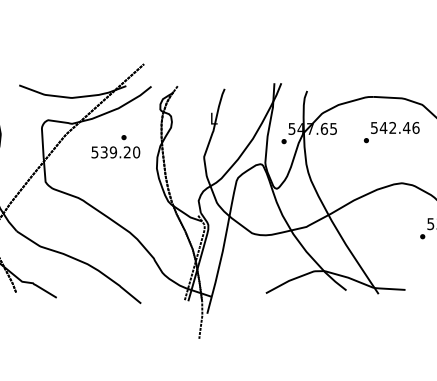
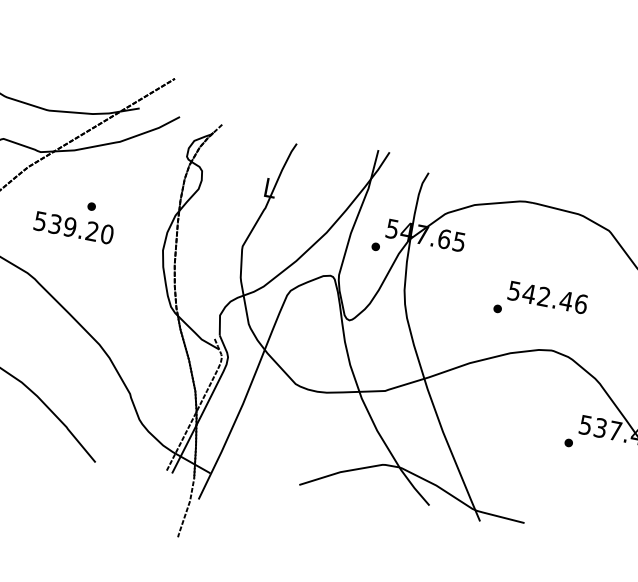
text: (391, 132) -> (540, 303), moved
text: (115, 146) -> (75, 218), moved

